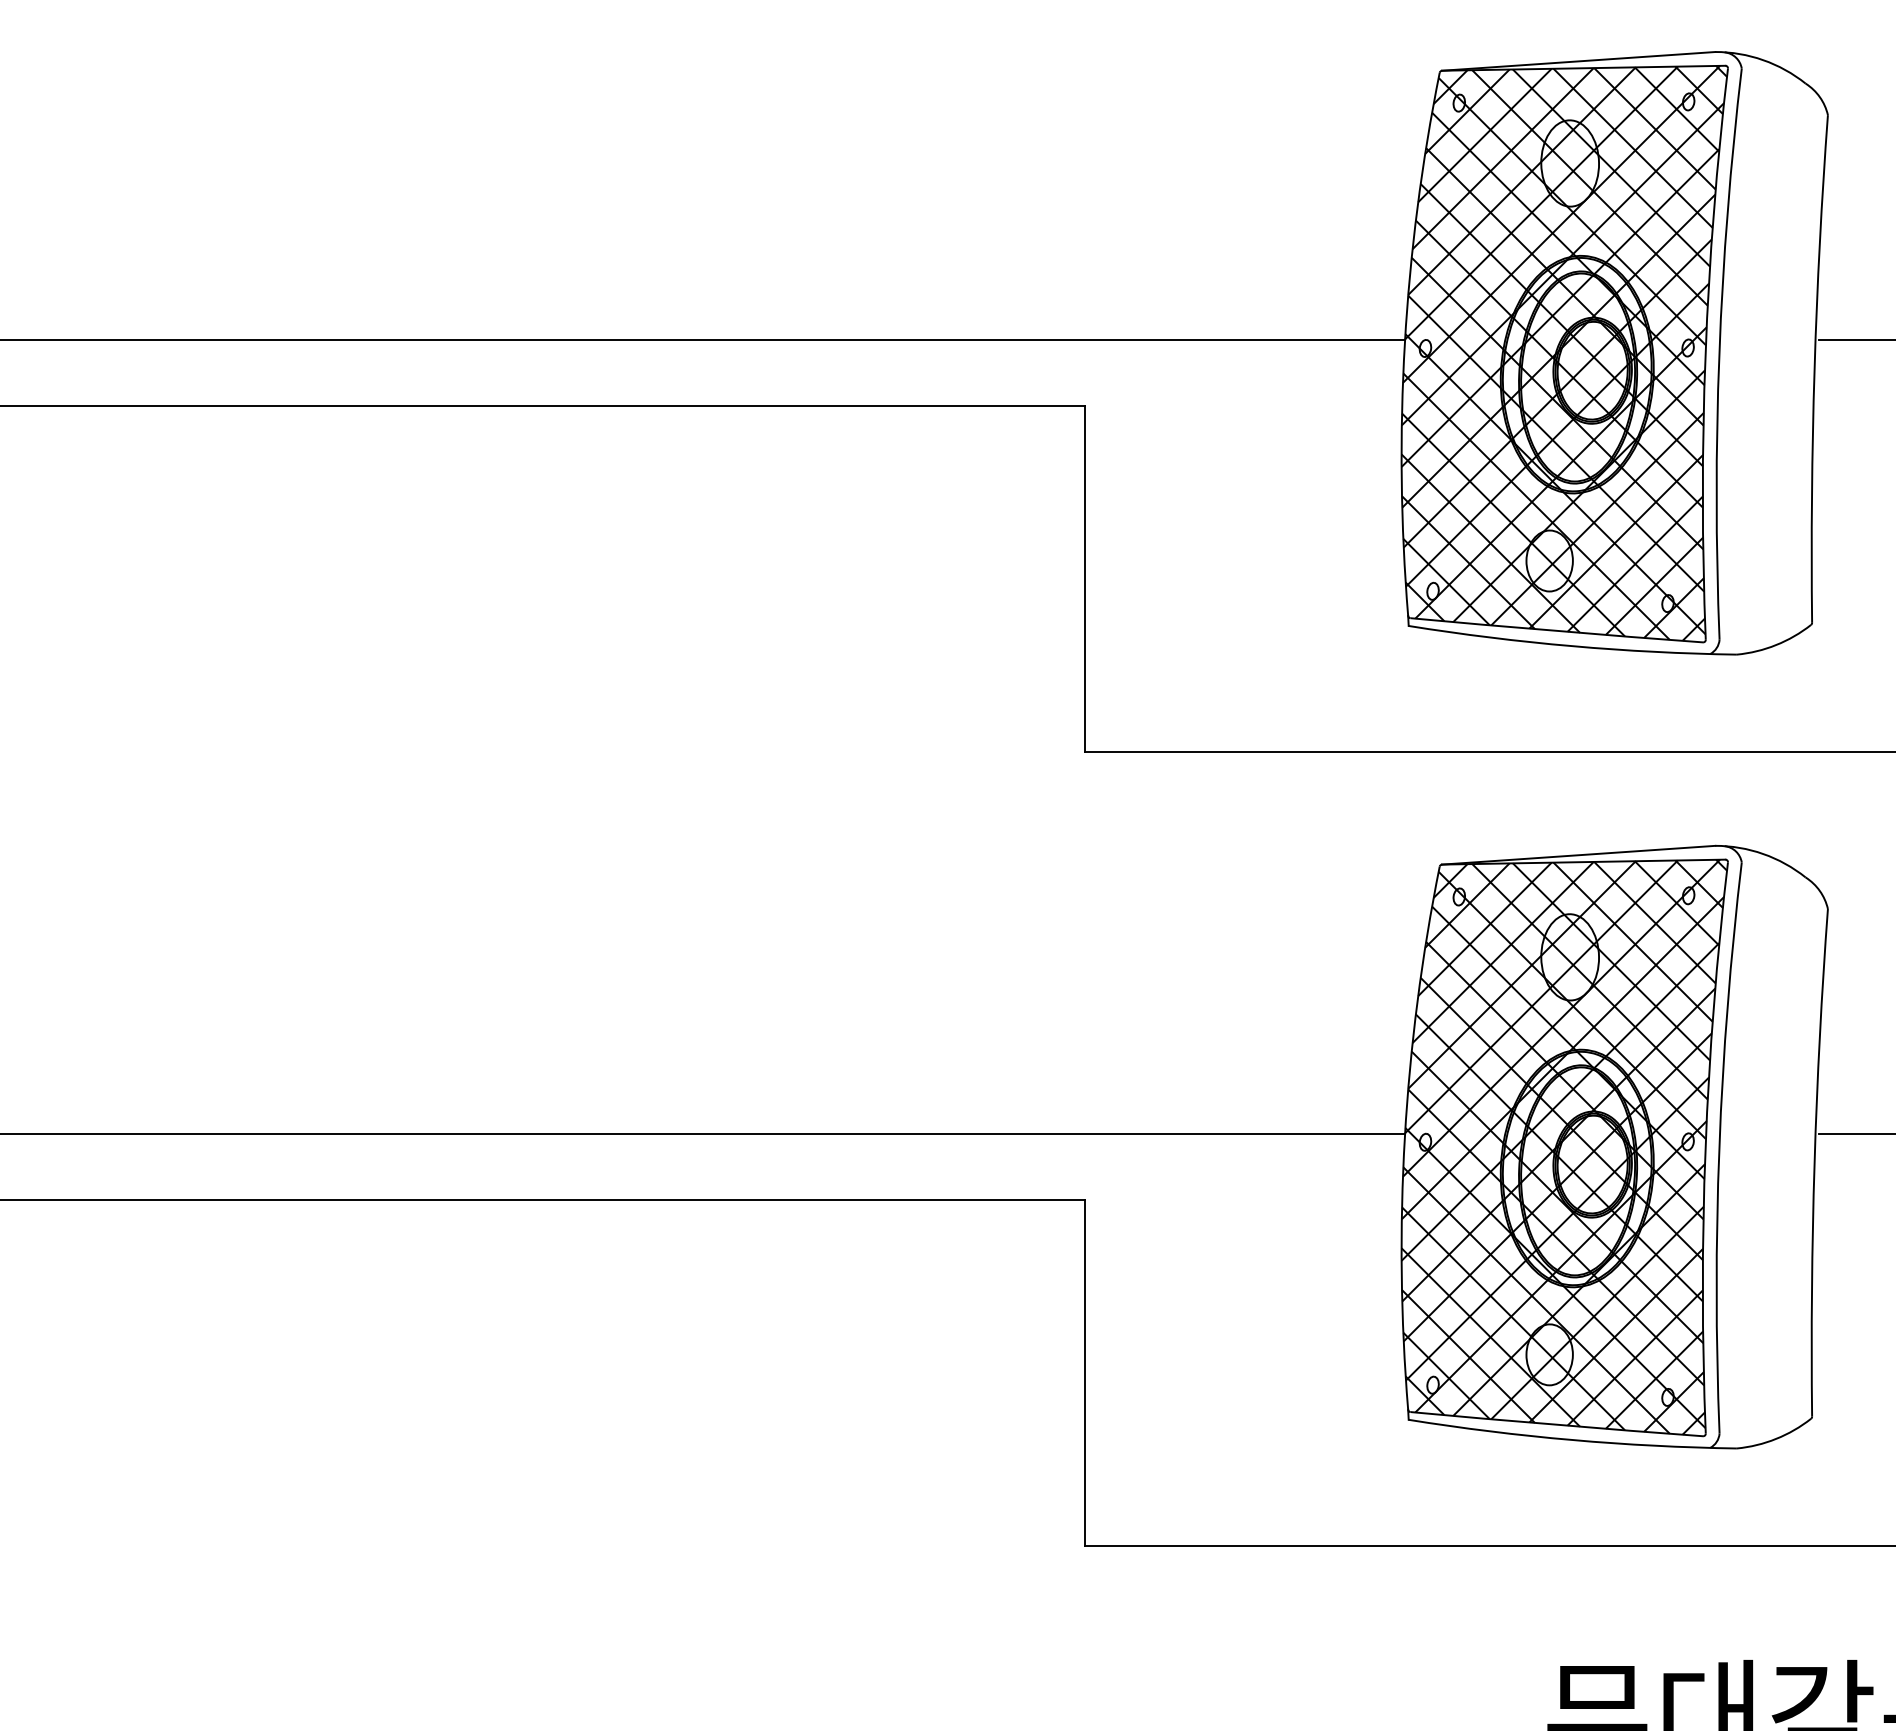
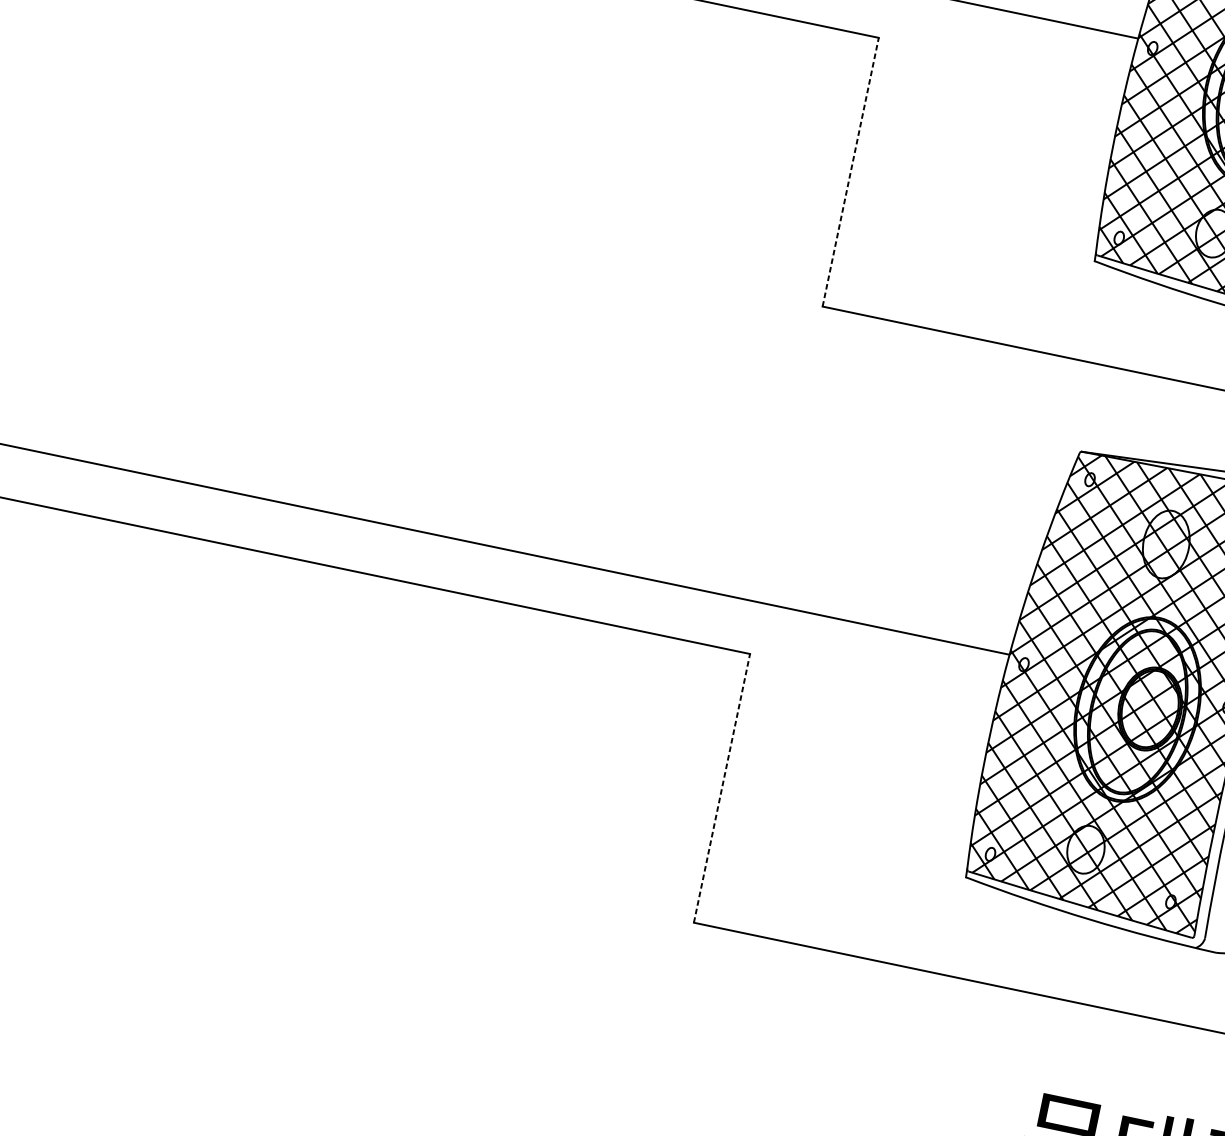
line: (1084, 578) -> (850, 171), solid -> dashed
line: (1084, 1372) -> (722, 788), solid -> dashed

